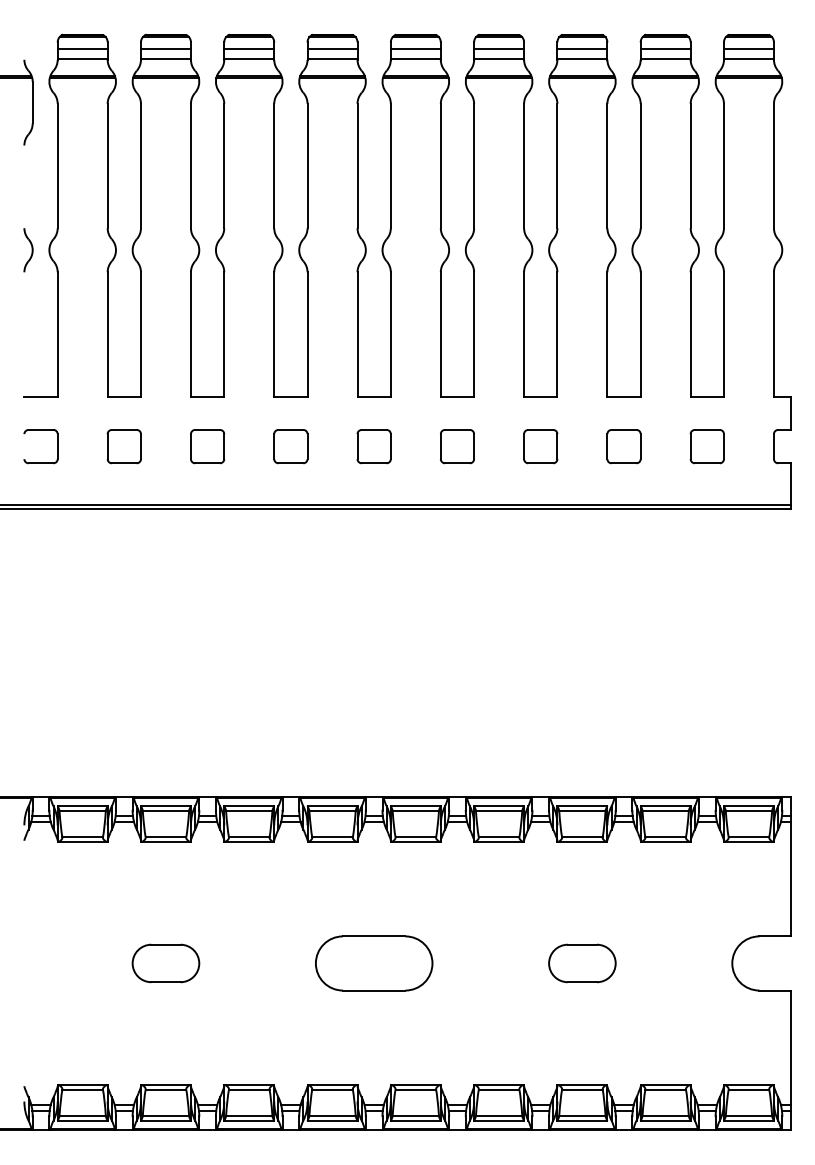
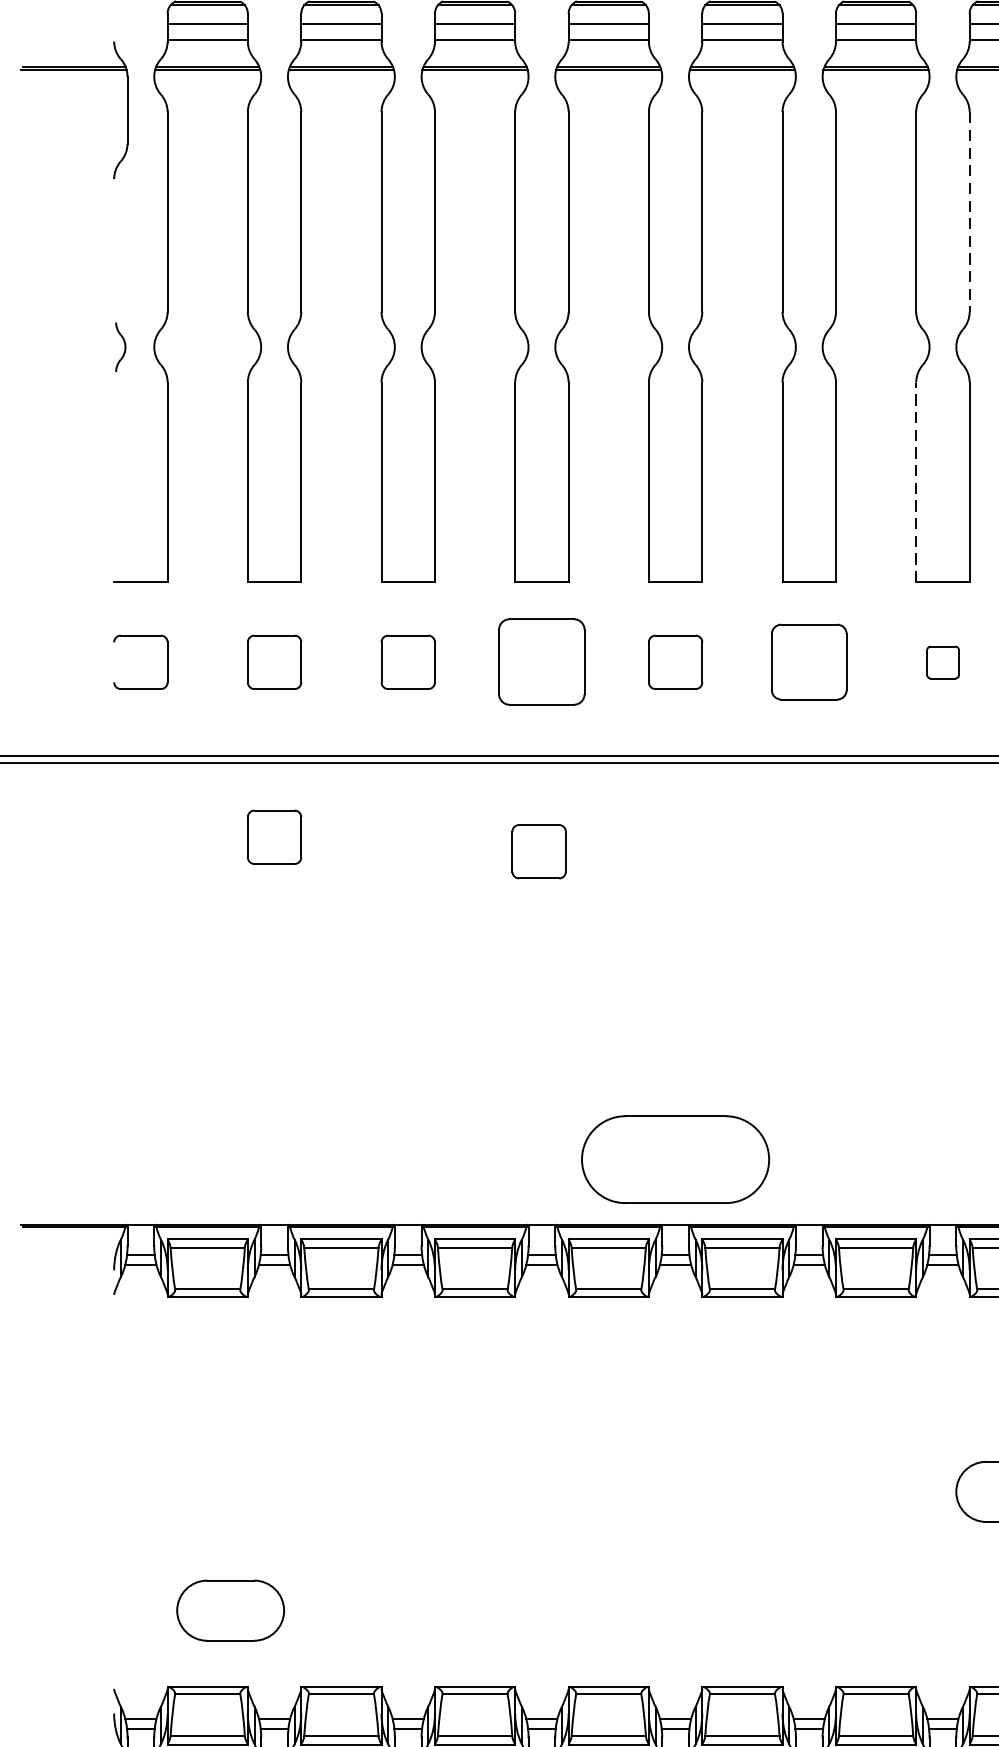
line: (557, 166) -> (969, 212), solid -> dashed
part: (28, 250) -> (120, 347), size x0.7
line: (524, 333) -> (916, 480), solid -> dashed
part: (290, 446) -> (541, 662), size x1.6
part: (457, 446) -> (809, 662), size x1.4
part: (540, 446) -> (942, 662), size x0.6
part: (123, 555) -> (273, 837), added
part: (288, 564) -> (538, 851), added
part: (165, 963) -> (229, 1610), moved
part: (374, 963) -> (676, 1159), moved

